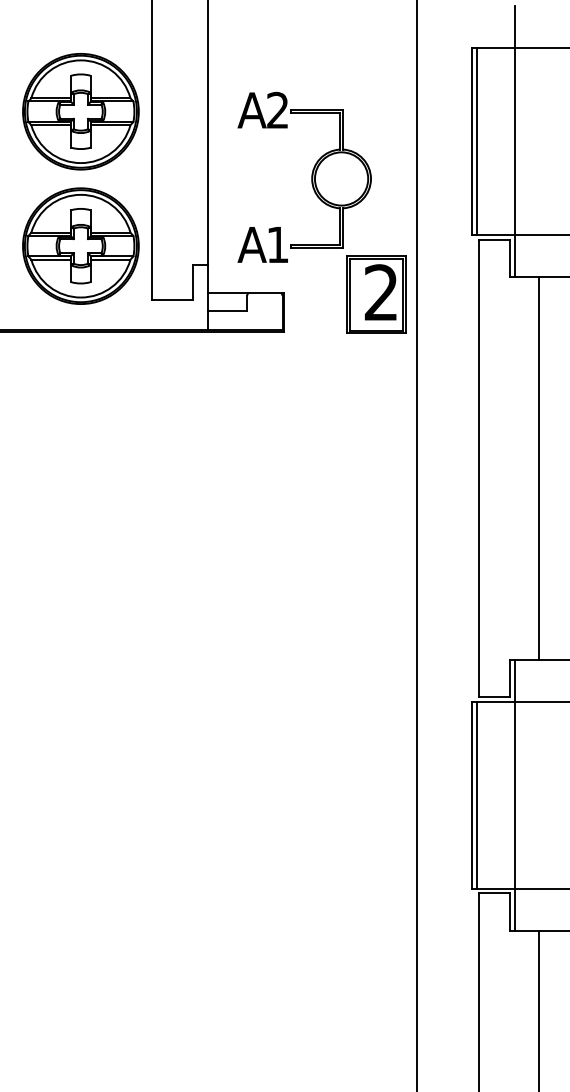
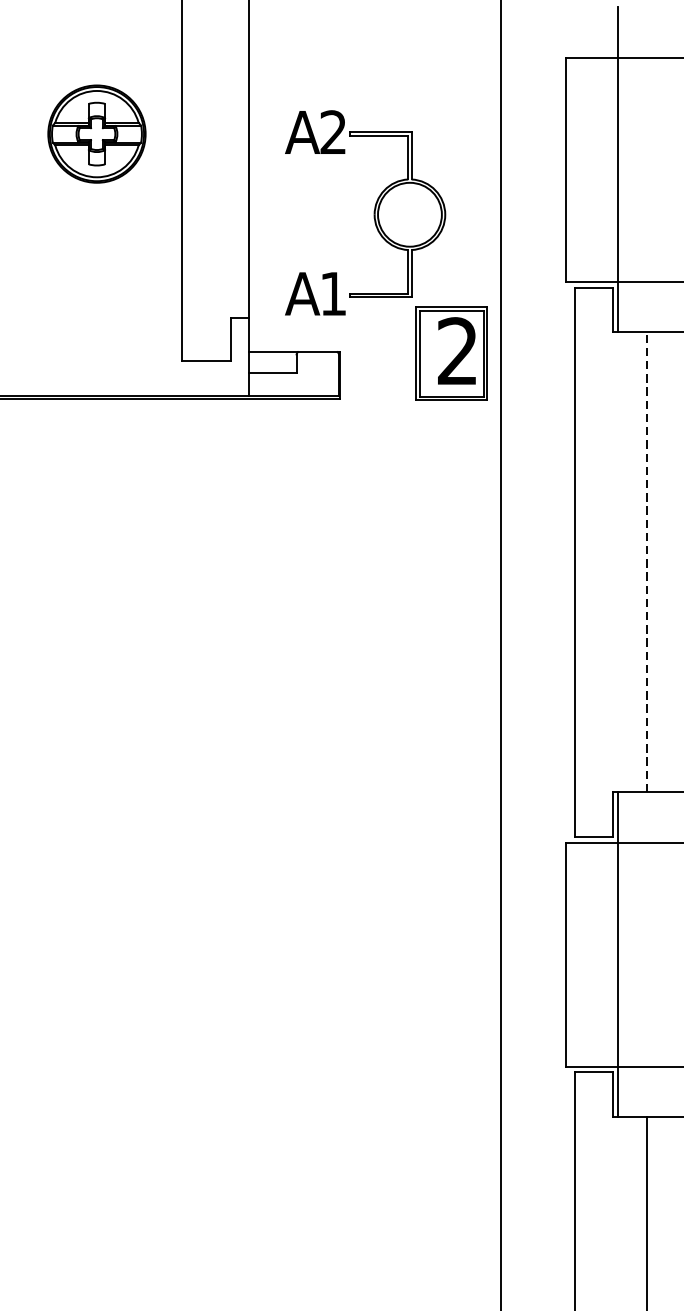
part: (80, 111) -> (96, 133), size x0.7
line: (476, 141) -> (571, 169), removed
part: (80, 245) -> (96, 294), removed
line: (539, 467) -> (647, 561), solid -> dashed
line: (476, 794) -> (571, 953), removed

